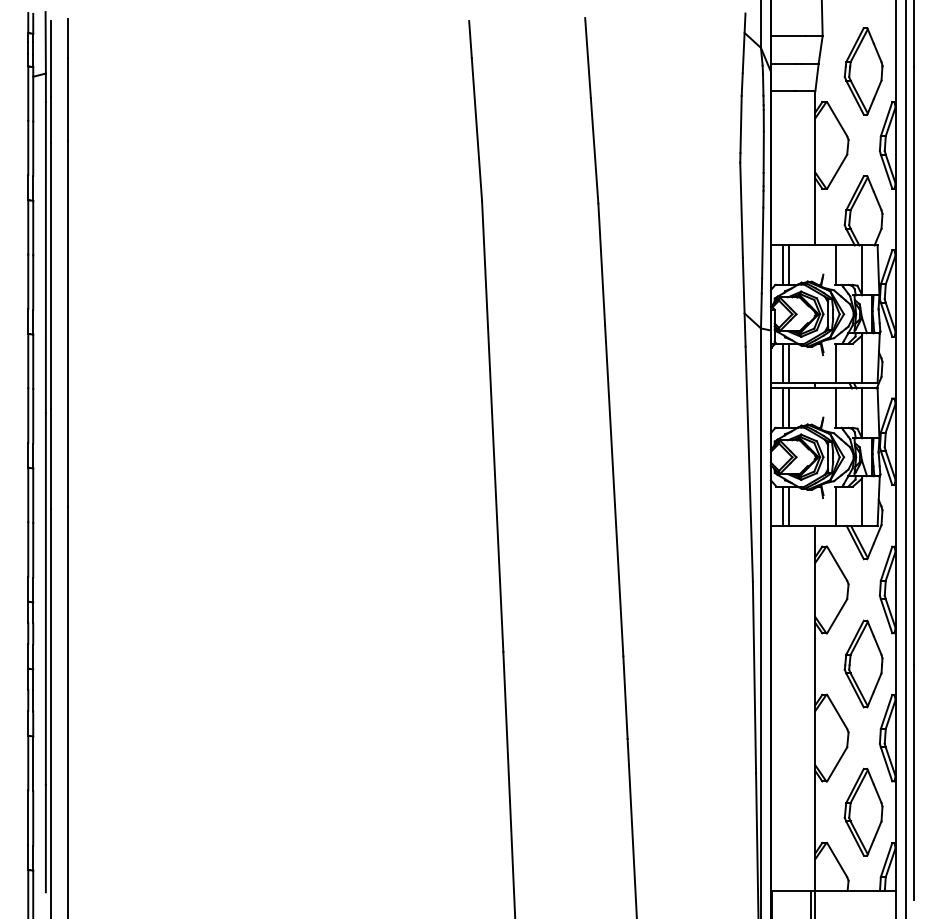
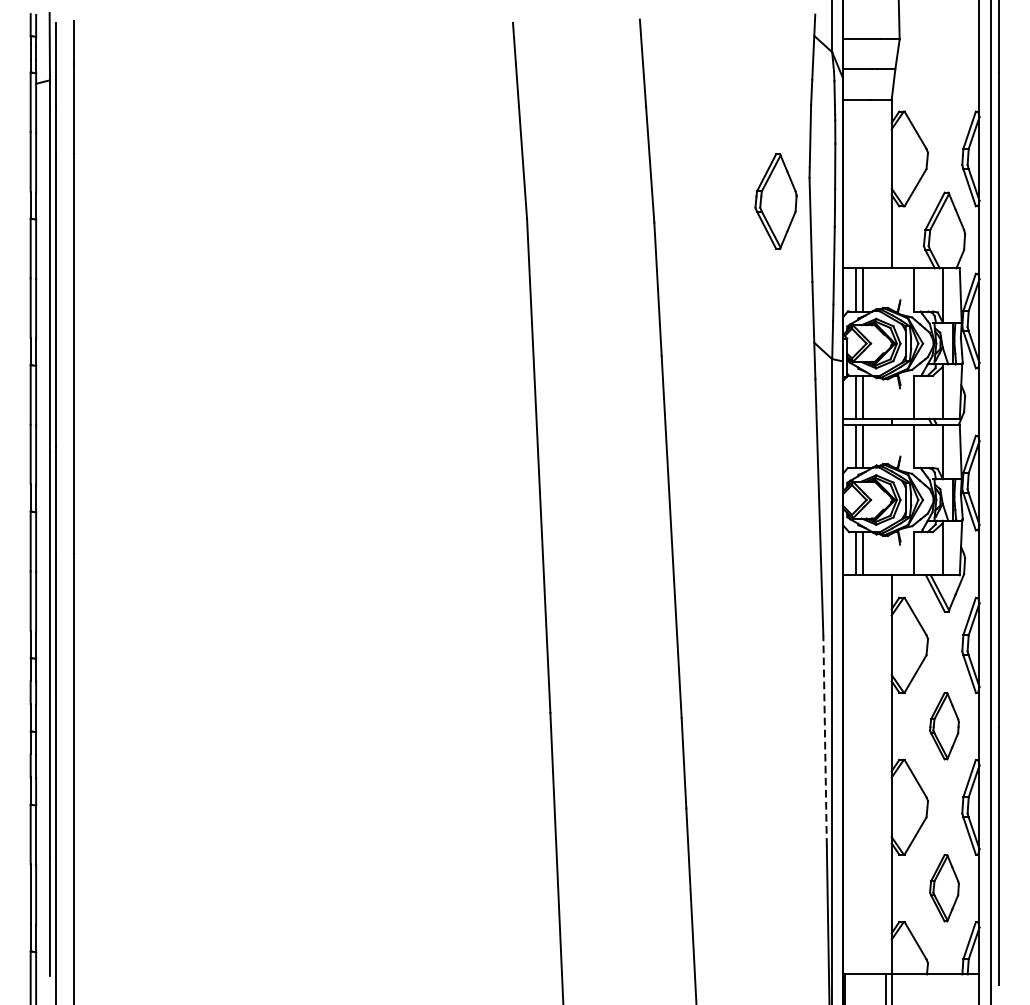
part: (863, 71) -> (775, 201), moved
part: (863, 663) -> (944, 725), size x0.7
line: (754, 677) -> (825, 740), solid -> dashed
part: (863, 811) -> (944, 887), size x0.7

